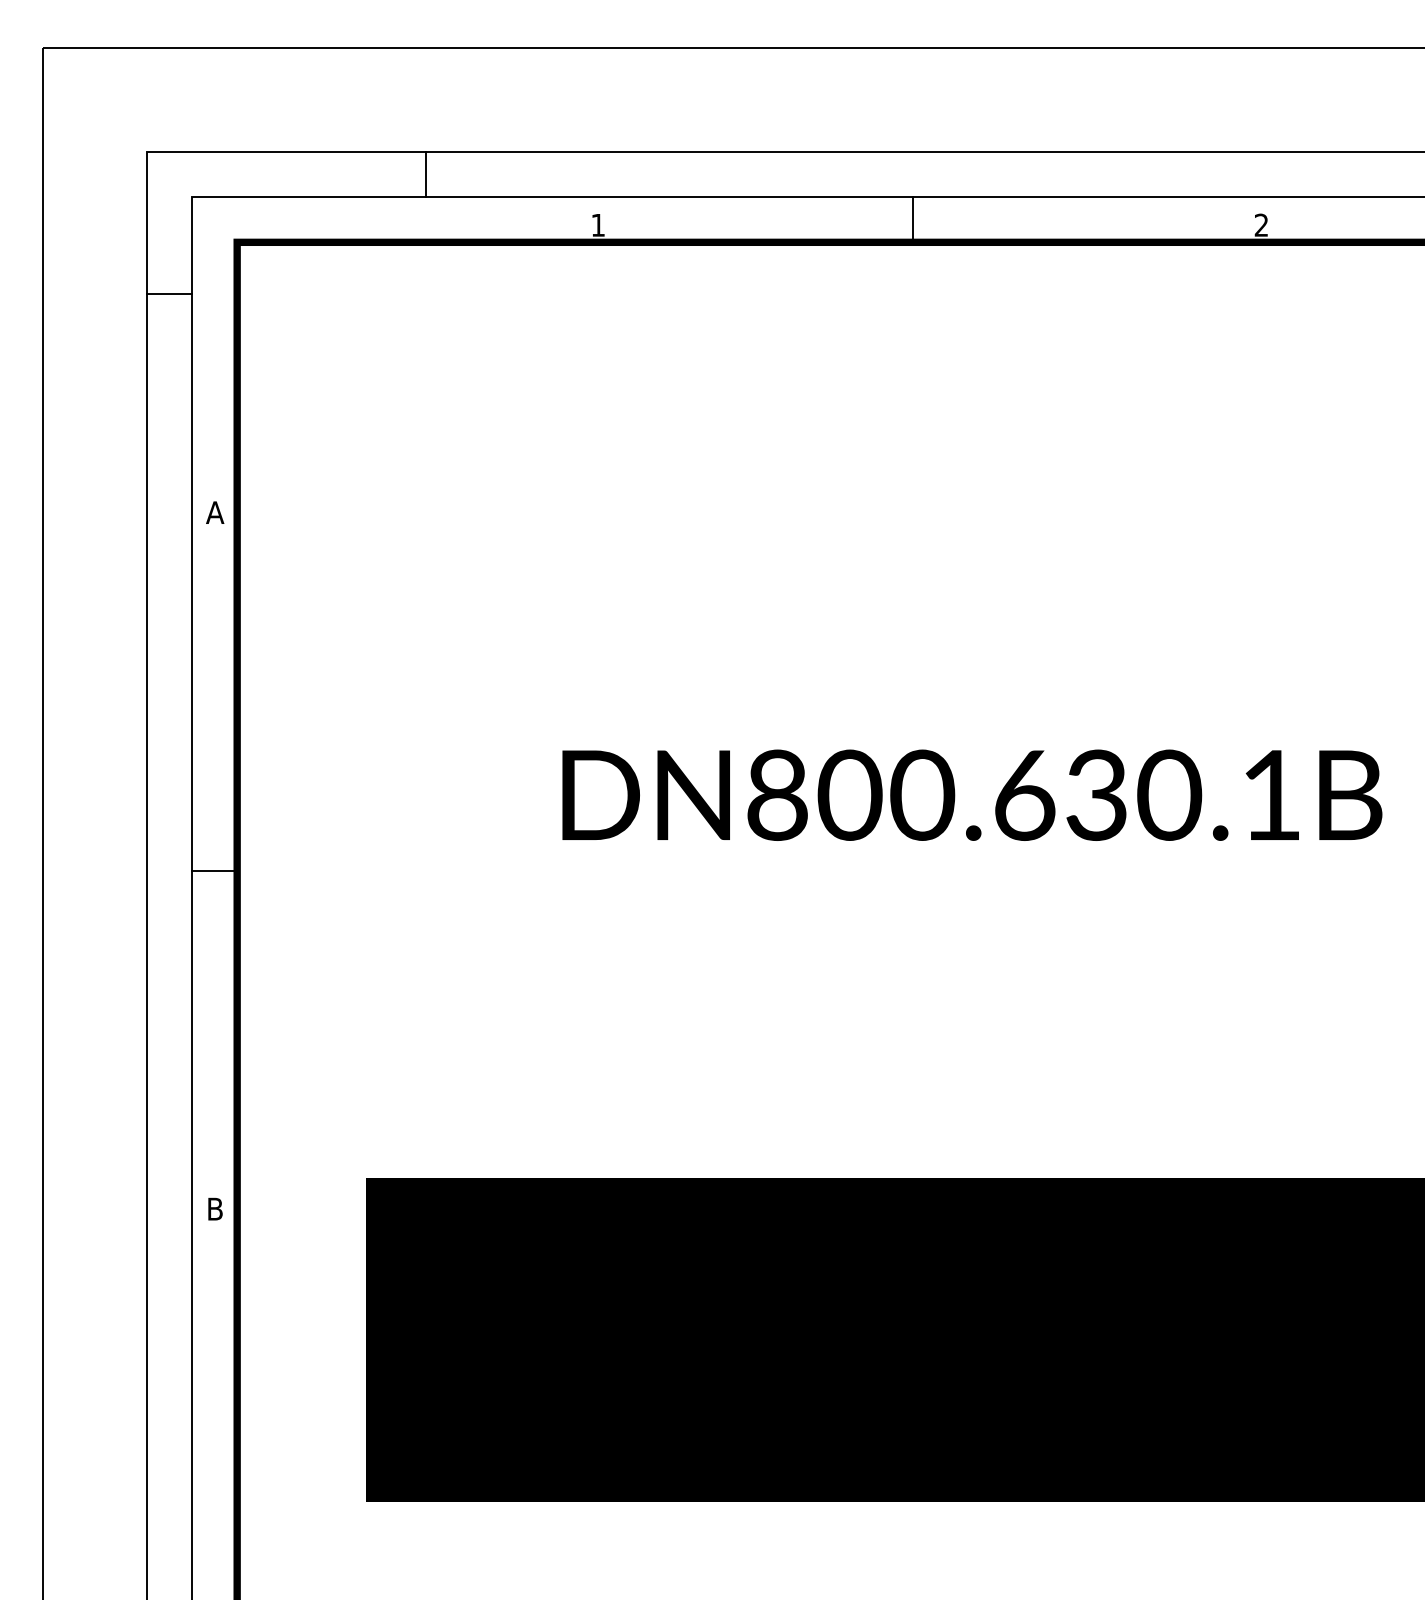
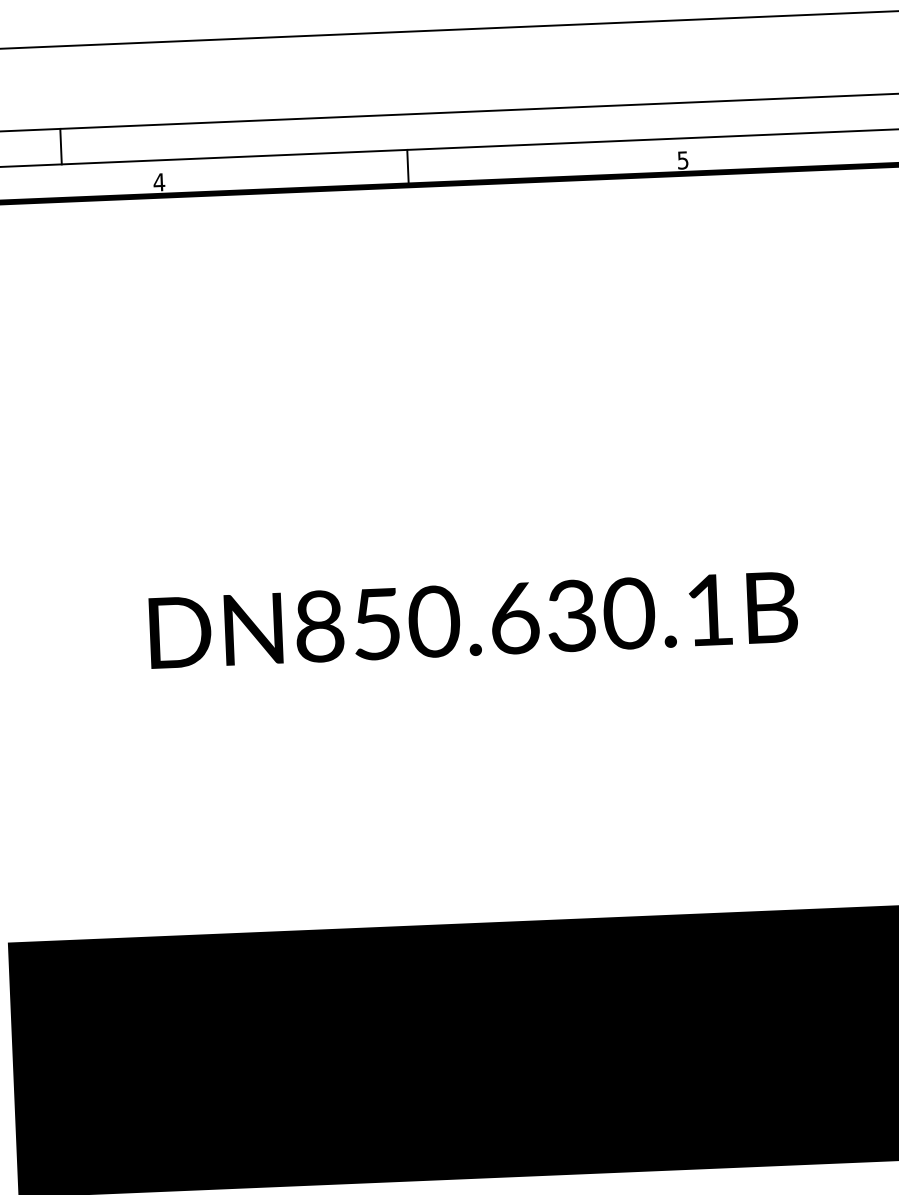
line: (425, 174) -> (60, 146), moved
text: (1261, 224) -> (683, 159), 2 -> 5
text: (597, 225) -> (158, 182), 1 -> 4
text: (849, 794) -> (376, 623), DN800.630.1B -> DN850.630.1B

